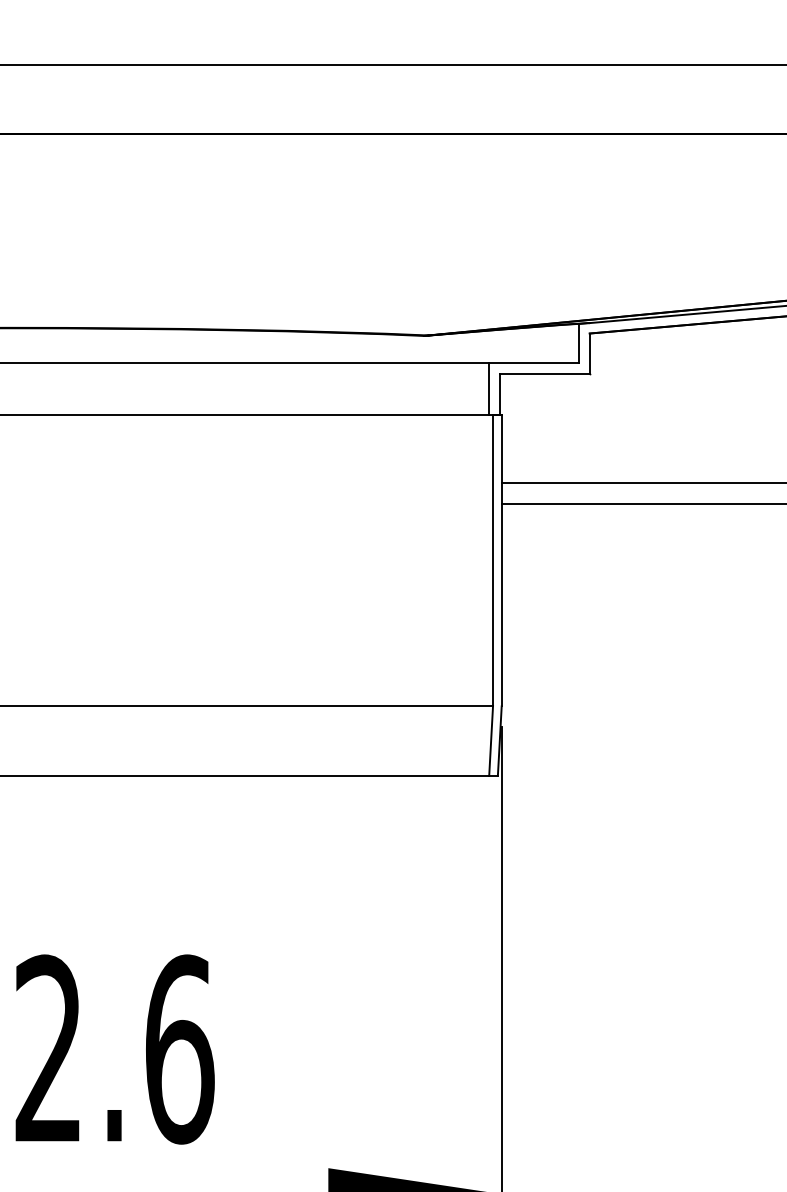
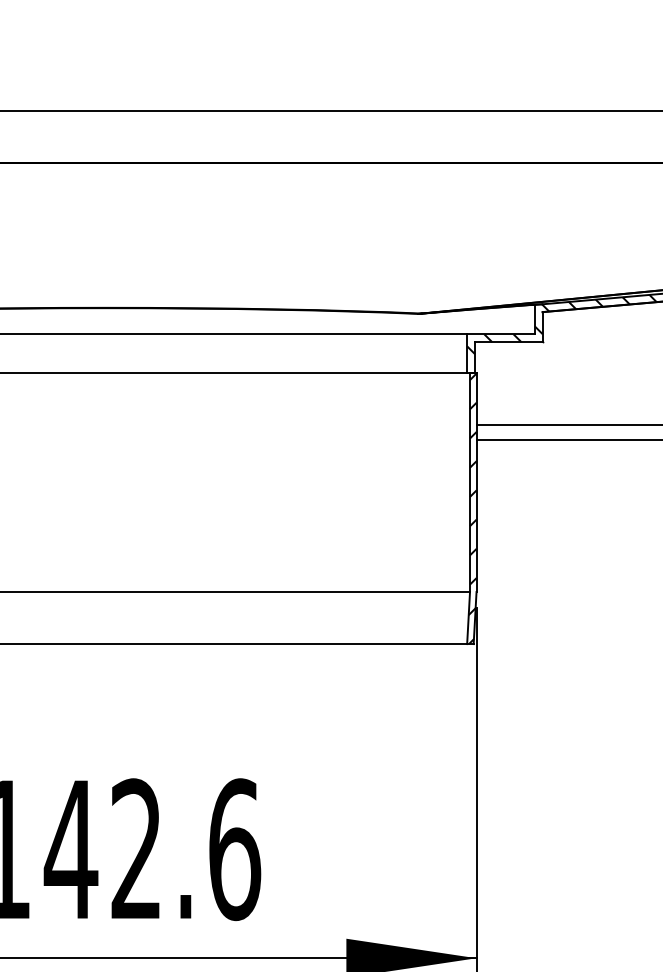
hatch: (614, 350) -> (561, 324), added
hatch: (496, 595) -> (472, 508), added

